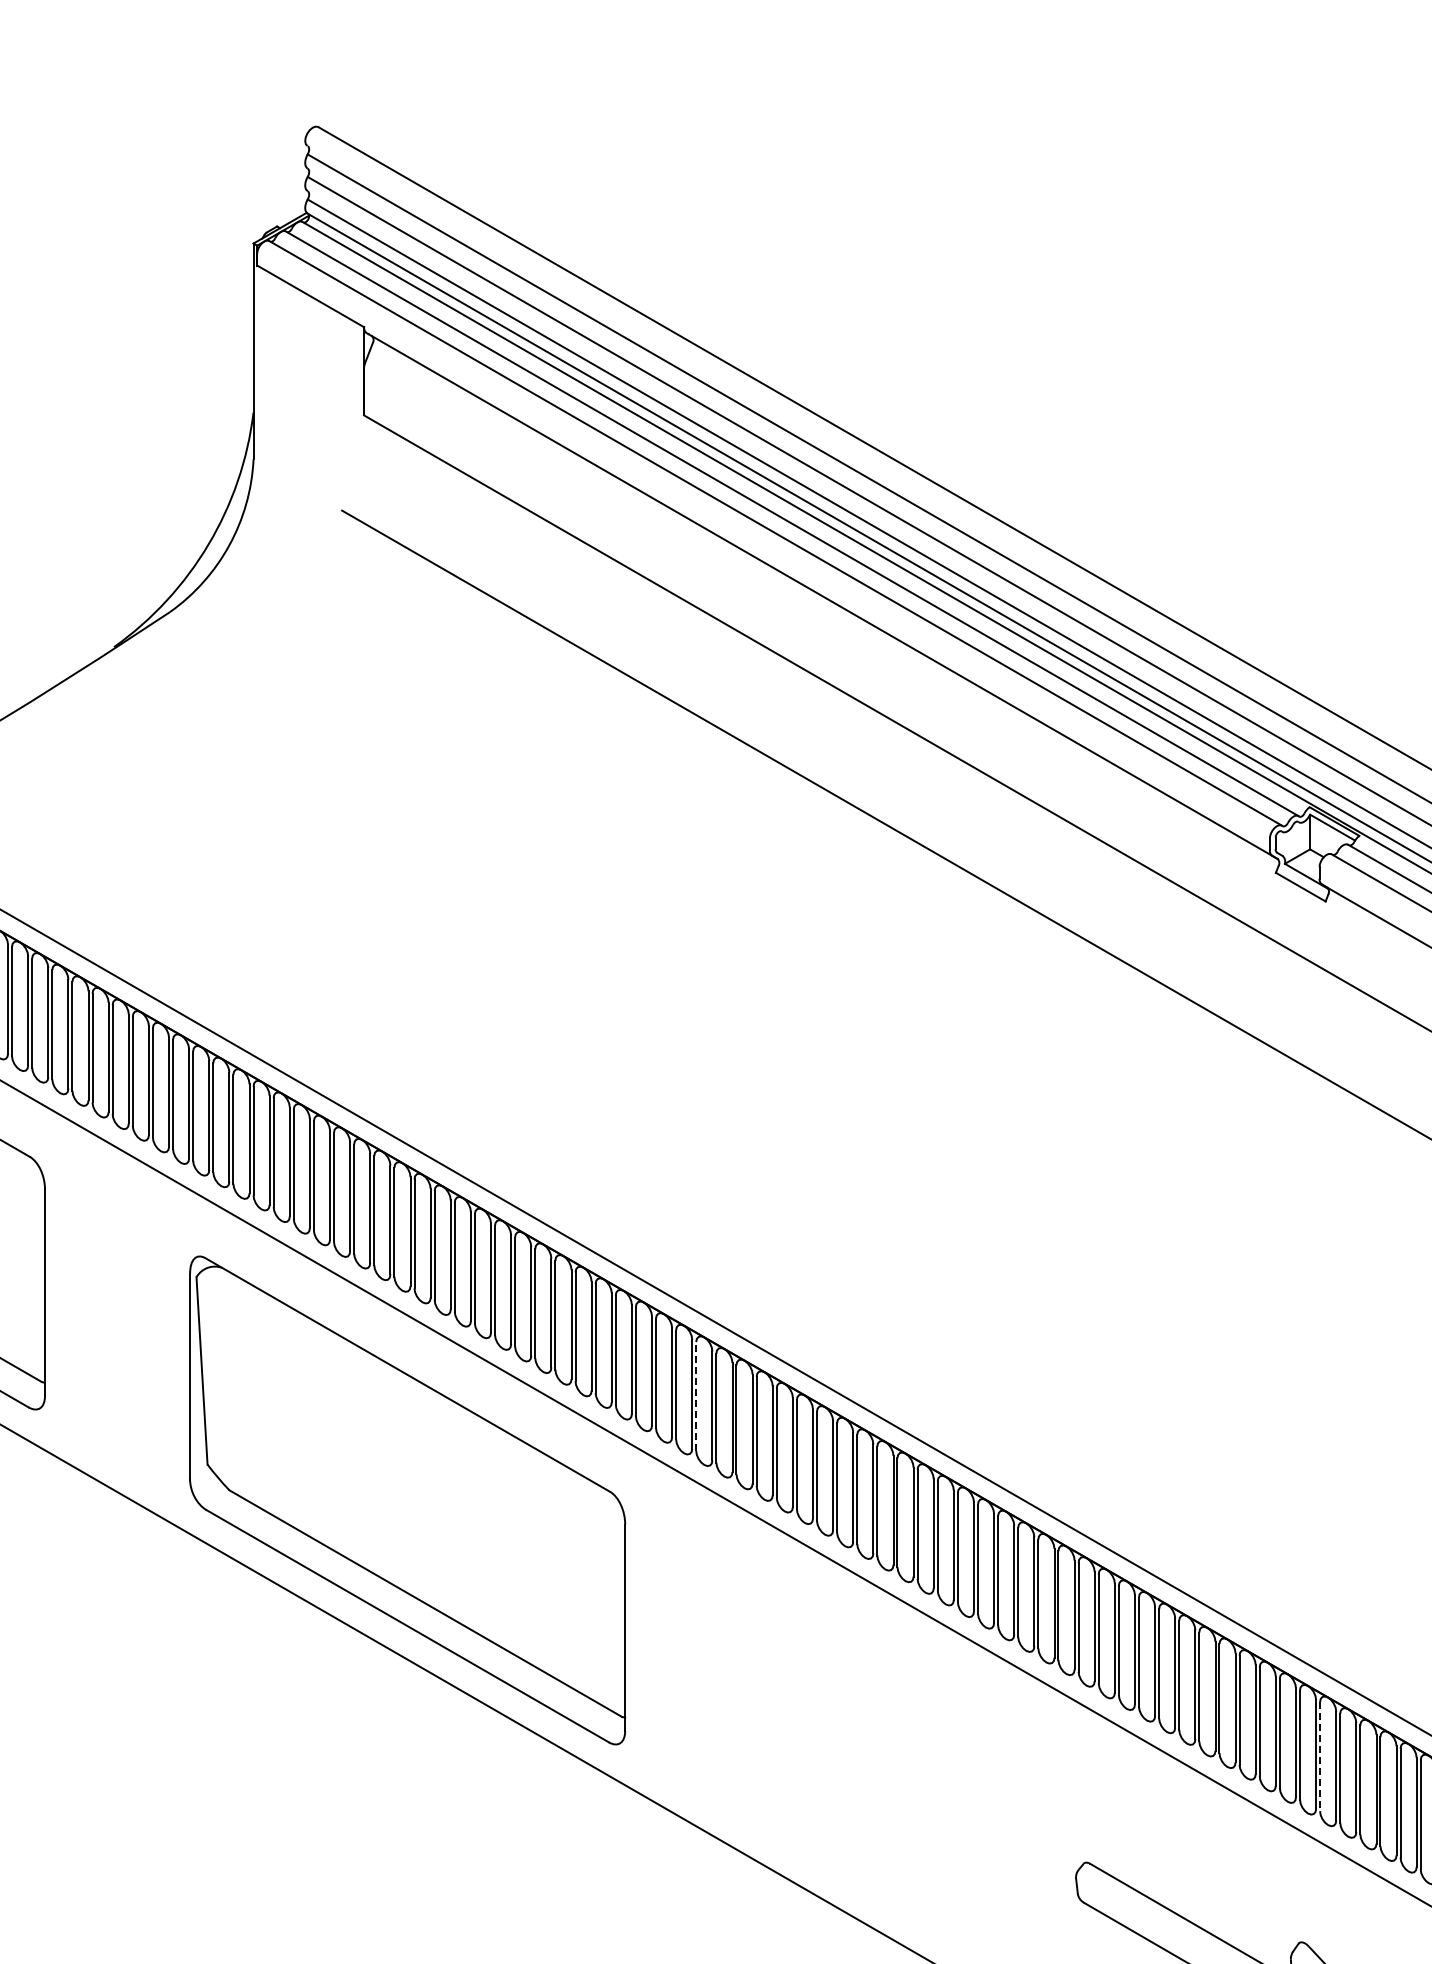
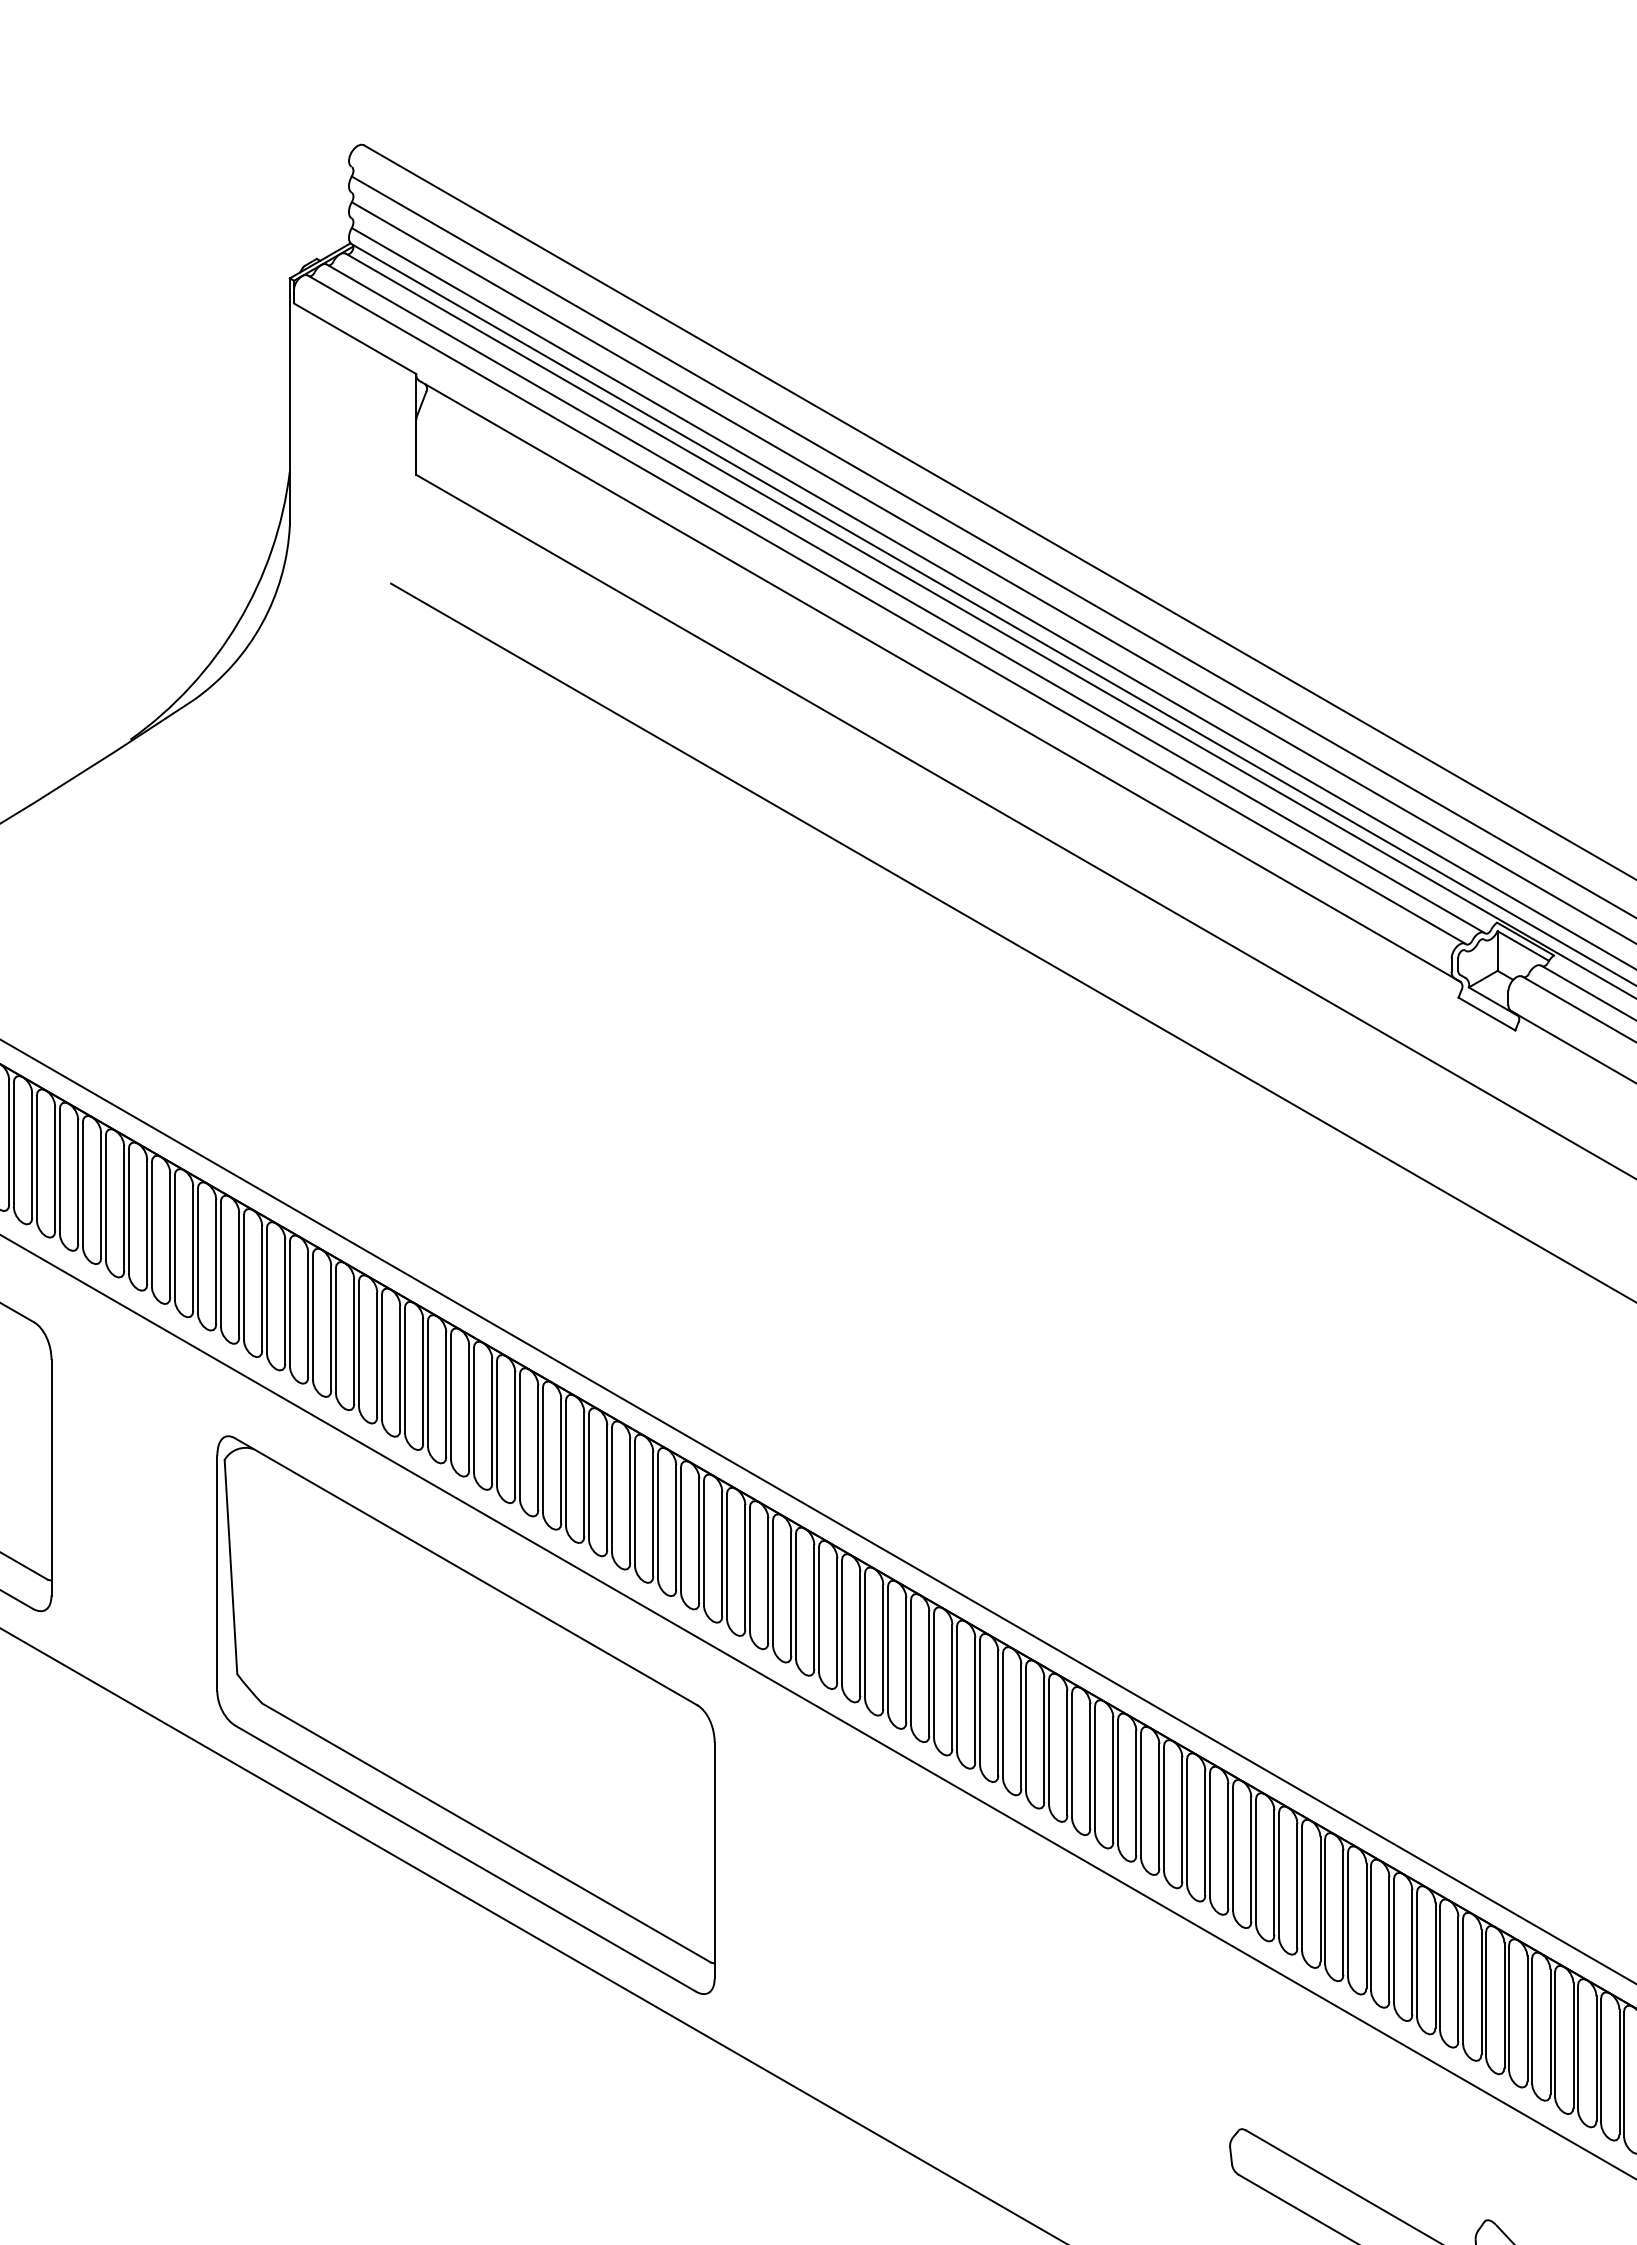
line: (696, 1396) -> (796, 1596), dashed -> solid
line: (1320, 1757) -> (1509, 2008), dashed -> solid

